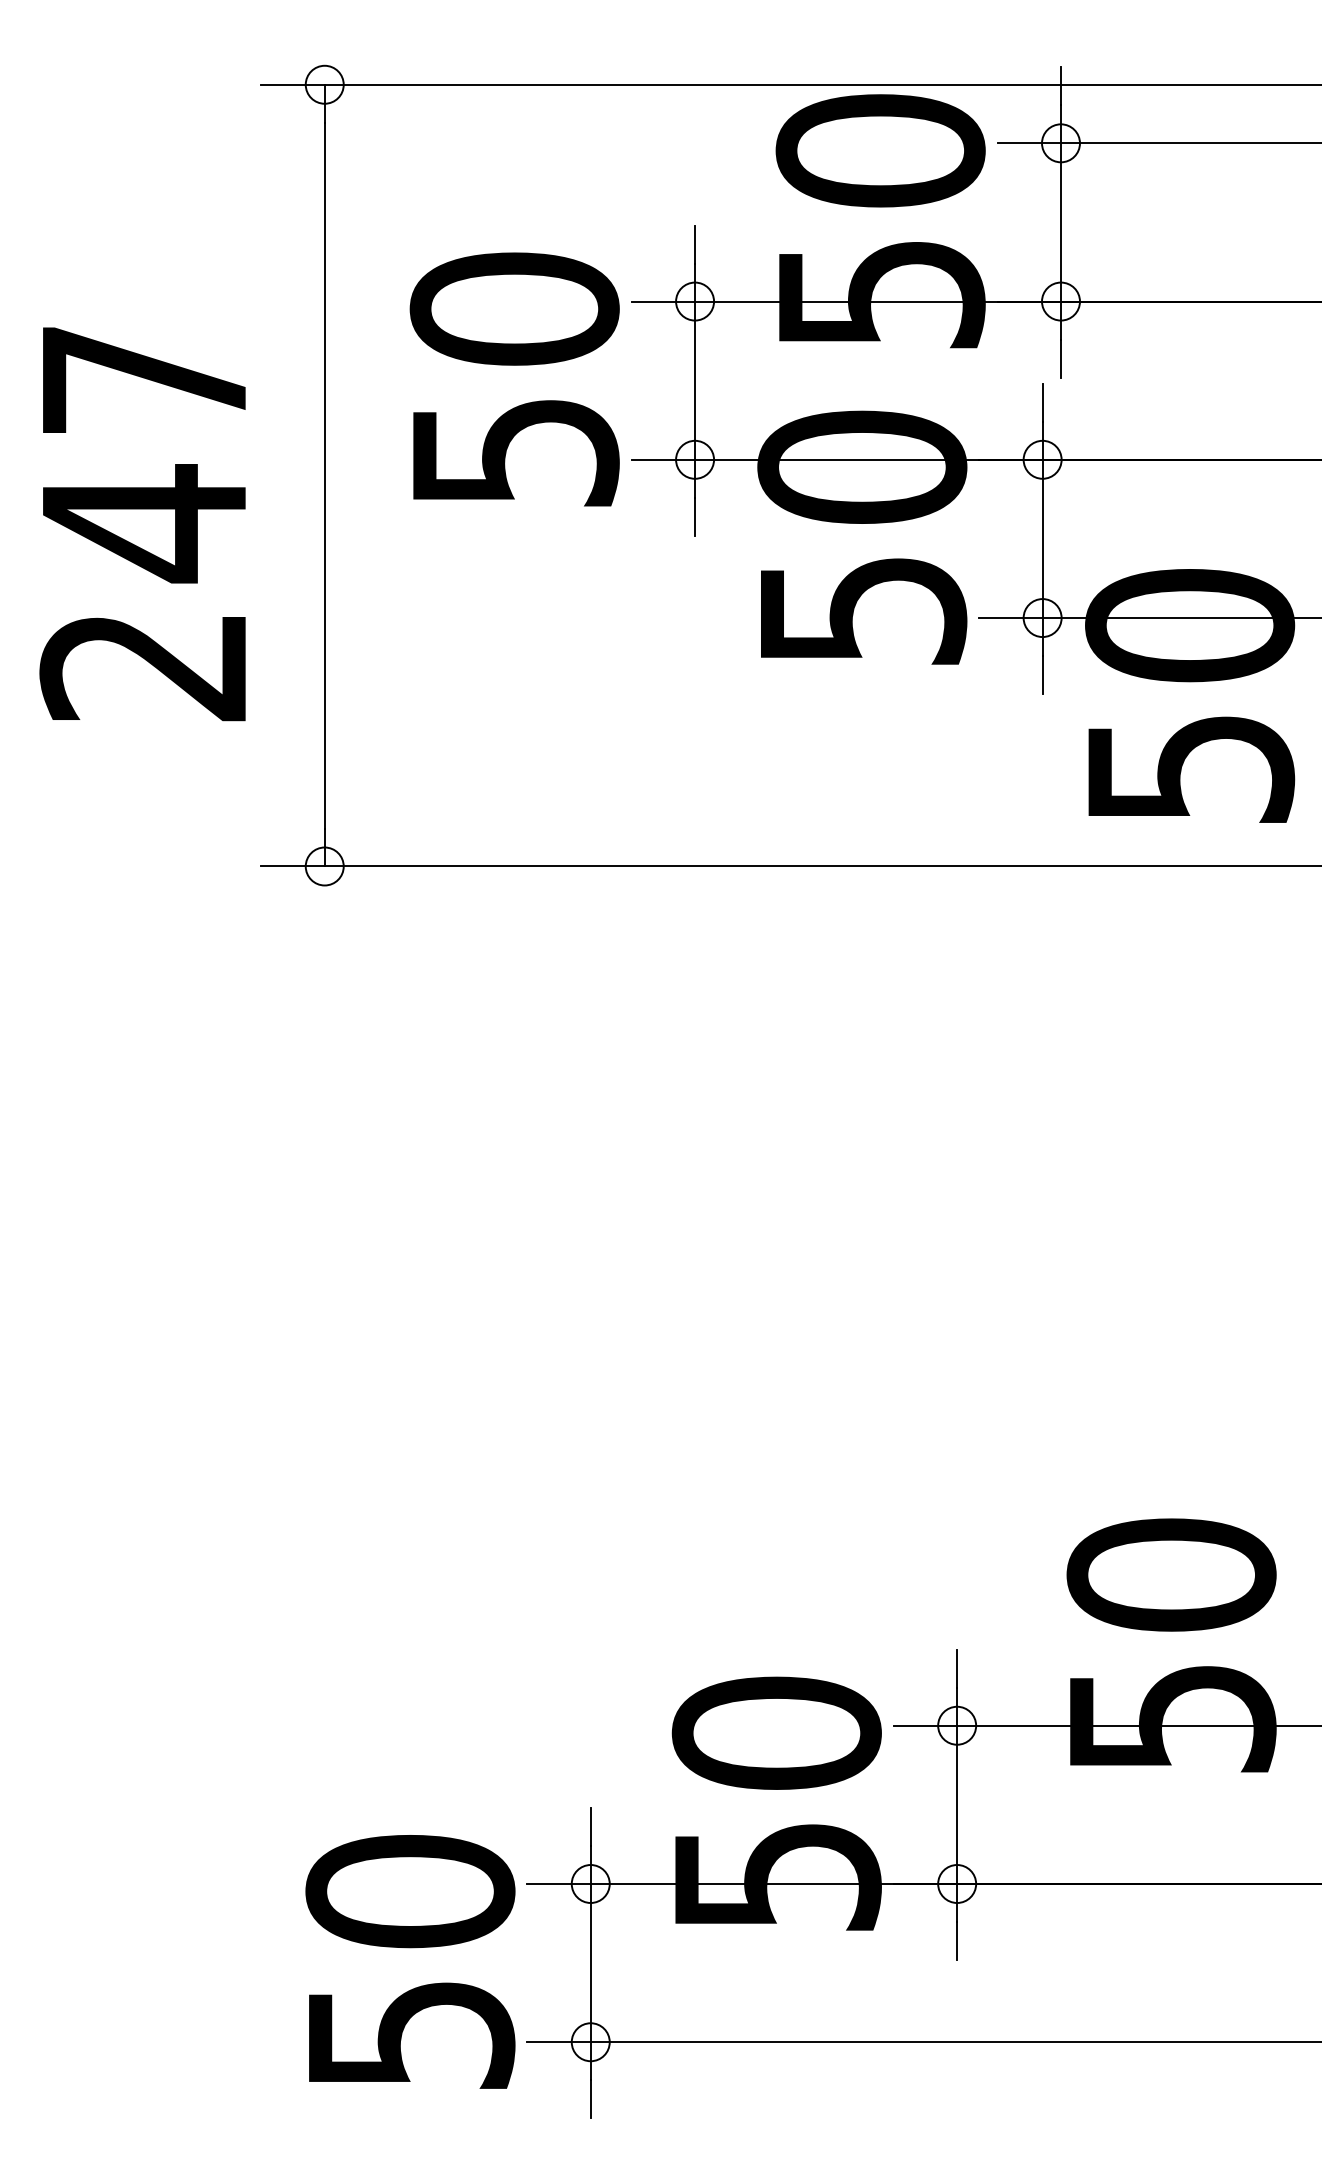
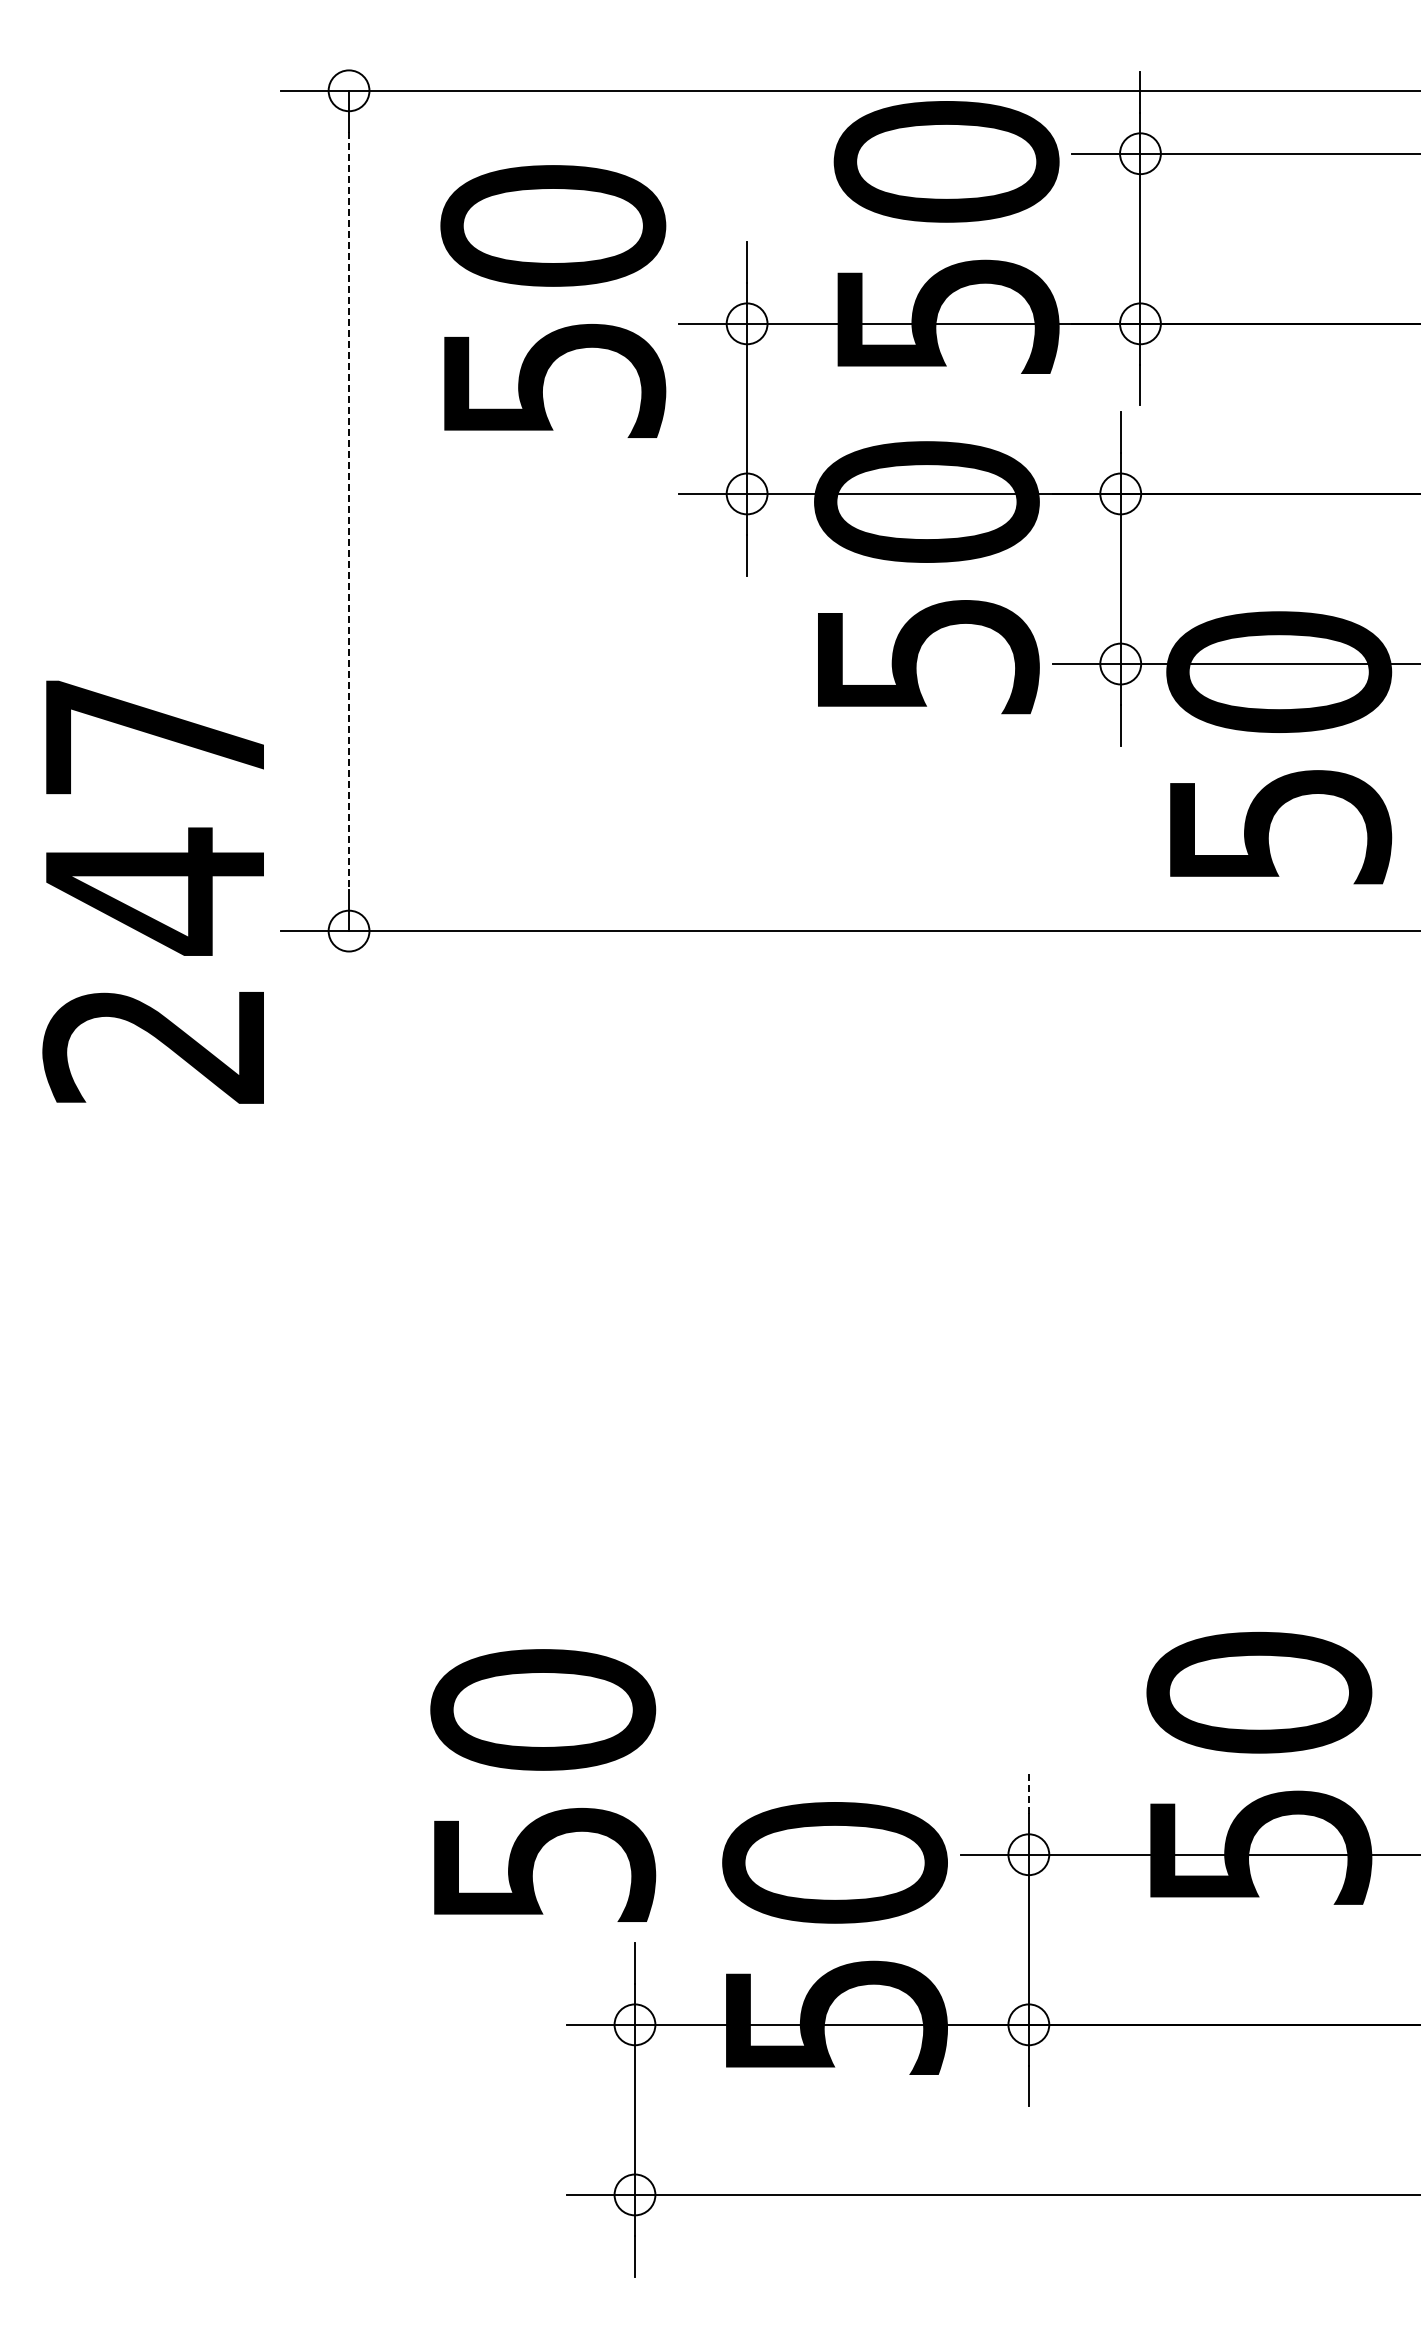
text: (514, 379) -> (553, 301), moved
line: (325, 476) -> (349, 511), solid -> dashed
text: (141, 523) -> (152, 891), moved
line: (956, 1668) -> (1028, 1793), solid -> dashed
text: (410, 1961) -> (543, 1785), moved

